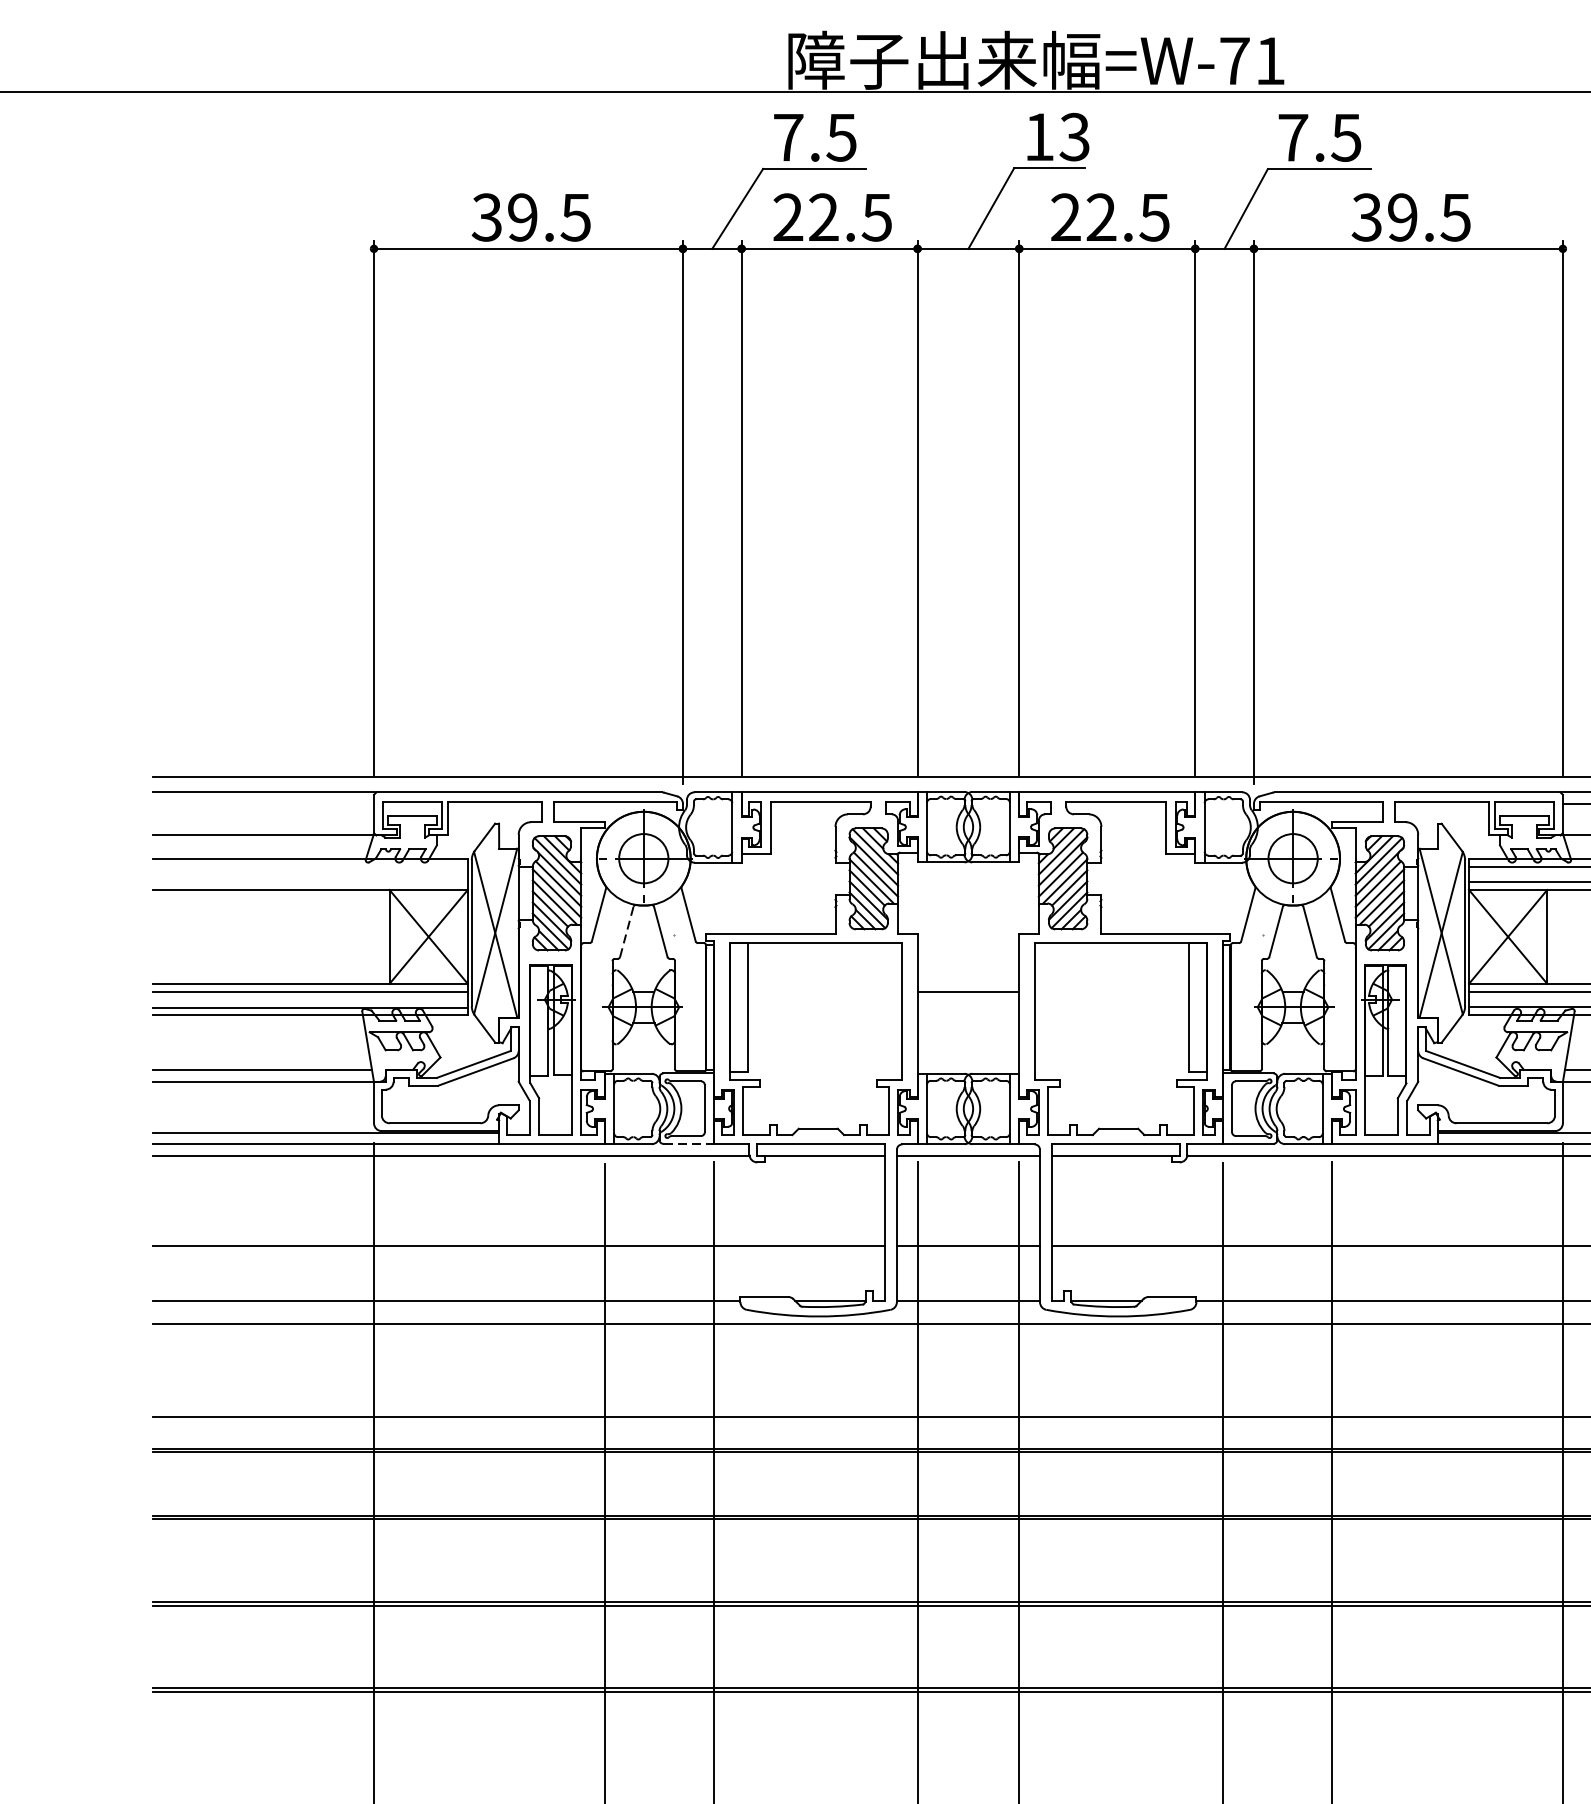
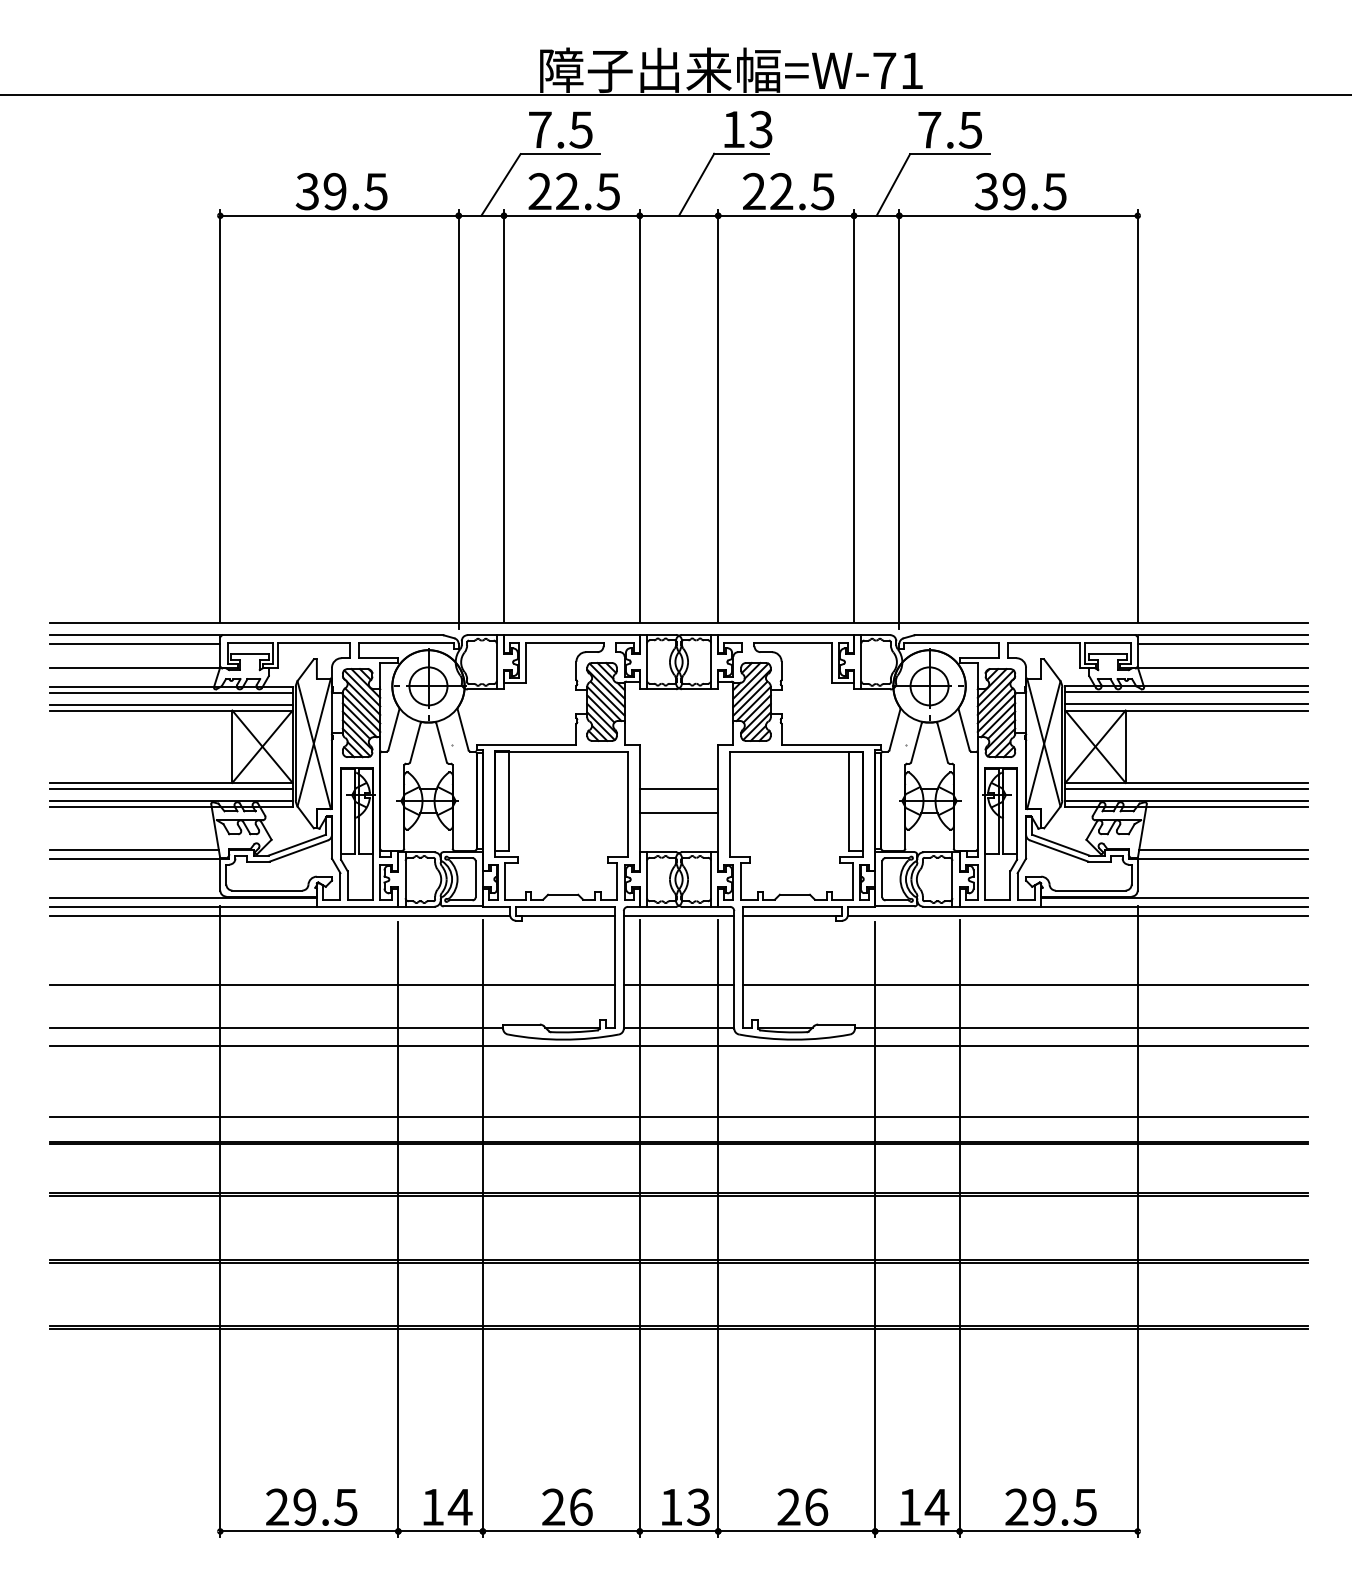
line: (262, 804) -> (134, 644), added
line: (309, 866) -> (170, 692), added
line: (309, 882) -> (170, 704), added
line: (626, 931) -> (415, 742), dashed -> solid
line: (967, 1023) -> (678, 813), added
line: (689, 1143) -> (463, 906), dashed -> solid

